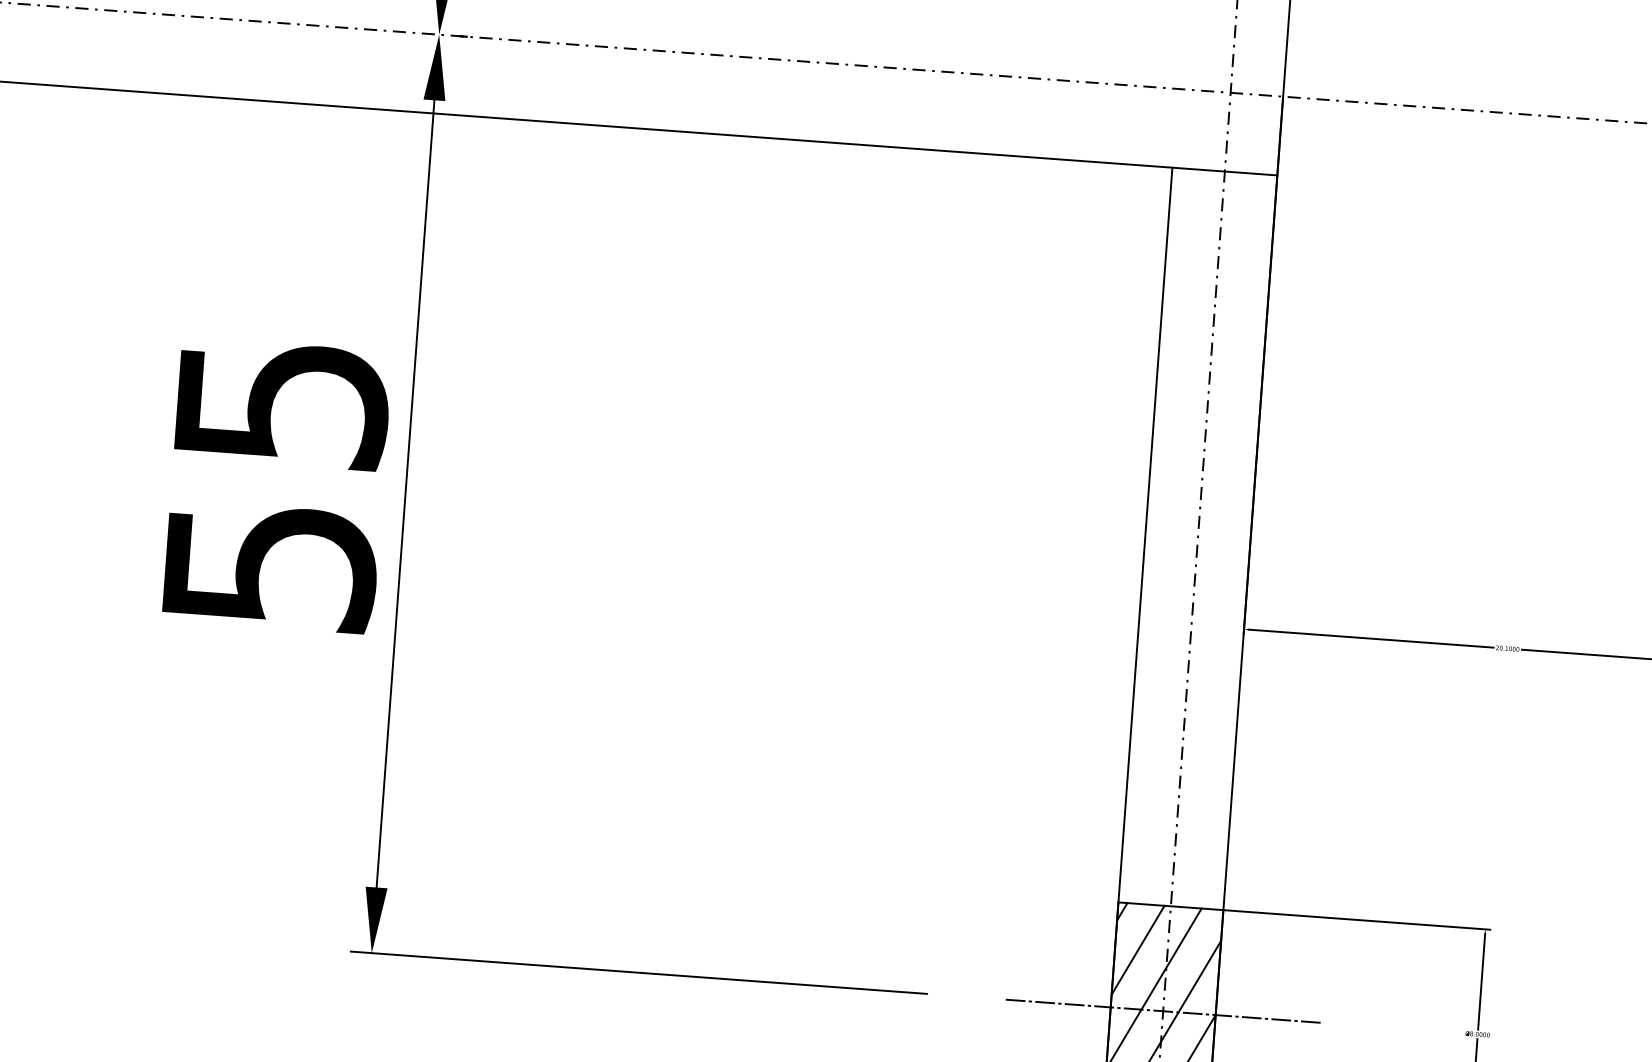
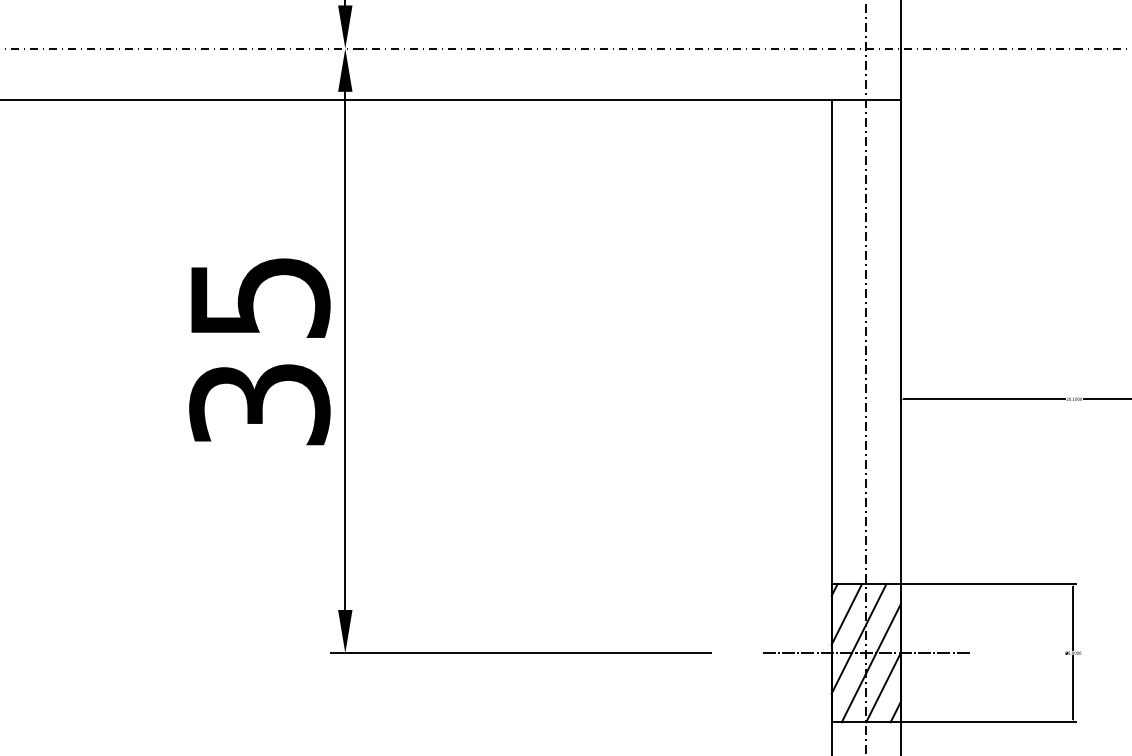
text: (269, 565) -> (259, 404), 55 -> 35

